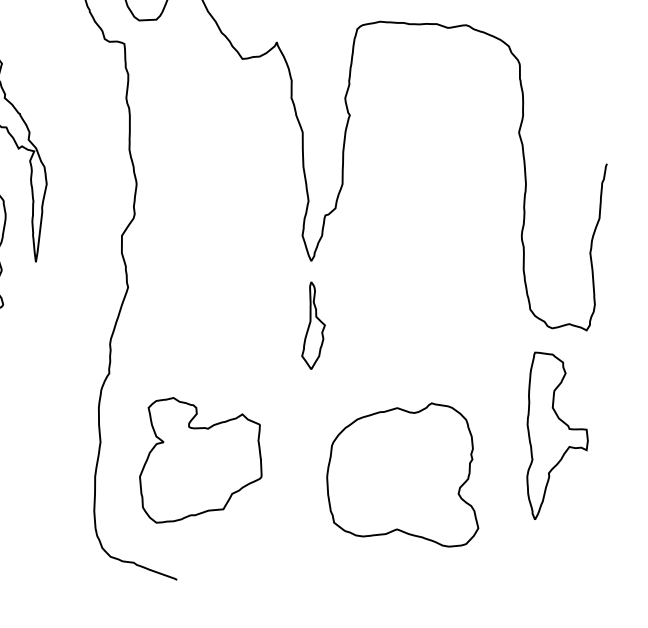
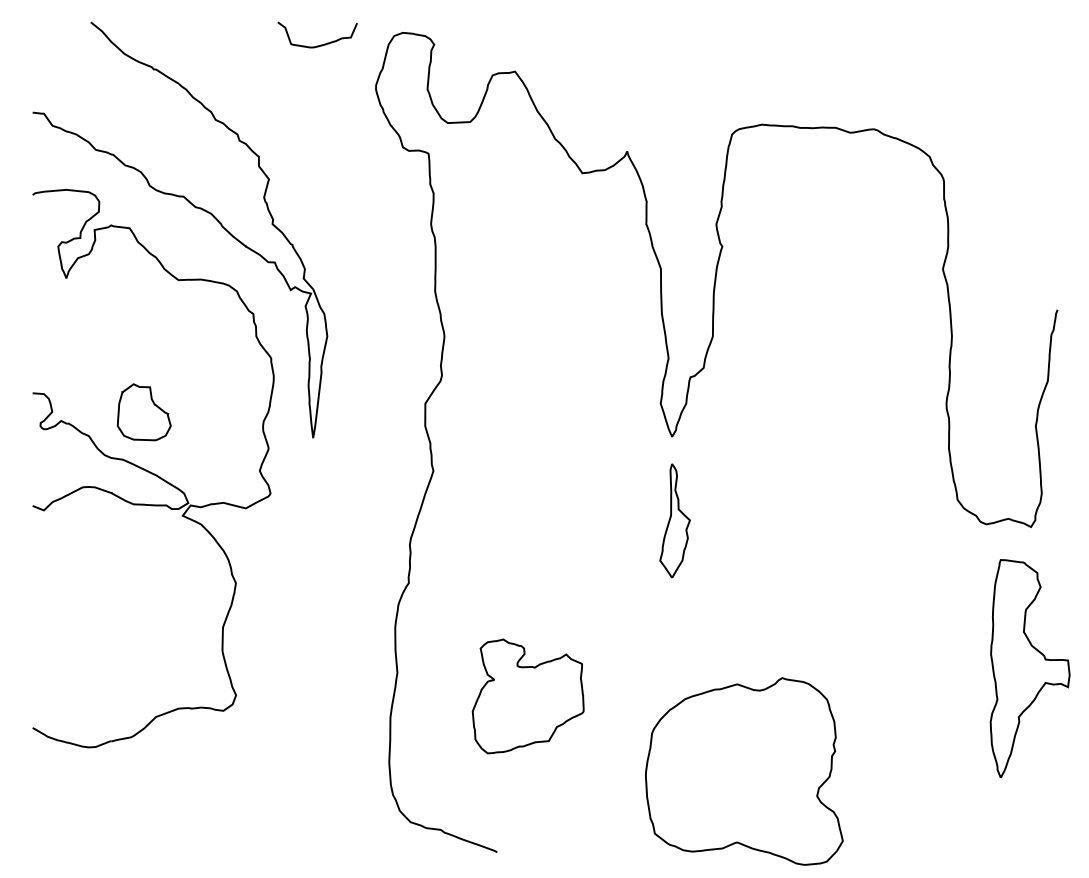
part: (557, 435) -> (1029, 668), moved
part: (201, 460) -> (528, 696), size x0.7
part: (402, 474) -> (744, 771), moved

